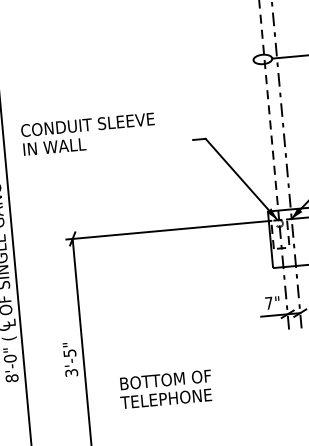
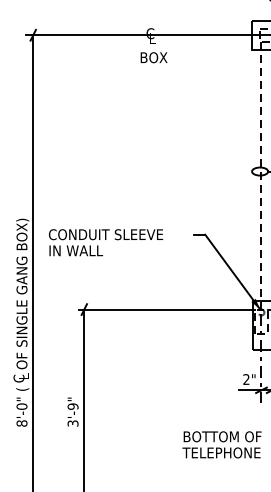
text: (89, 133) -> (106, 242), moved
text: (269, 303) -> (246, 379), 7" -> 2"
text: (69, 353) -> (72, 406), 3'-5" -> 3'-9"
text: (165, 389) -> (221, 444), moved

